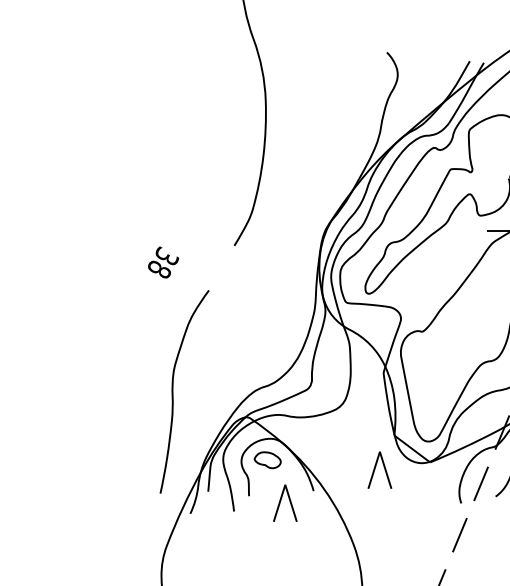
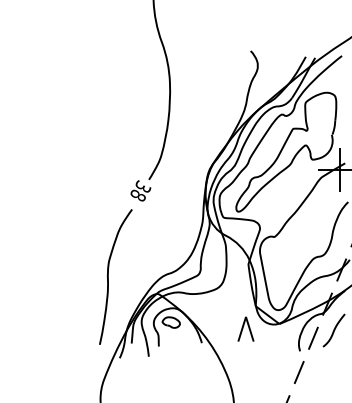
text: (162, 261) -> (140, 190), moved
part: (284, 502) -> (182, 350), removed

